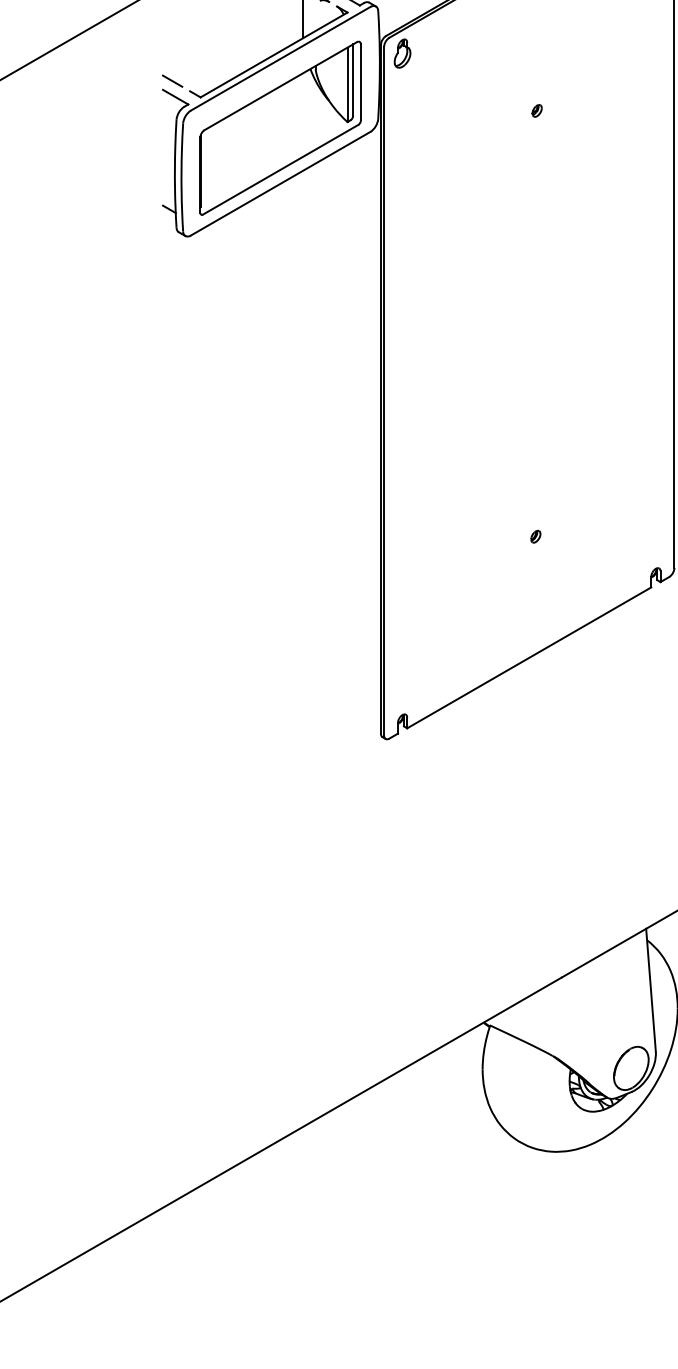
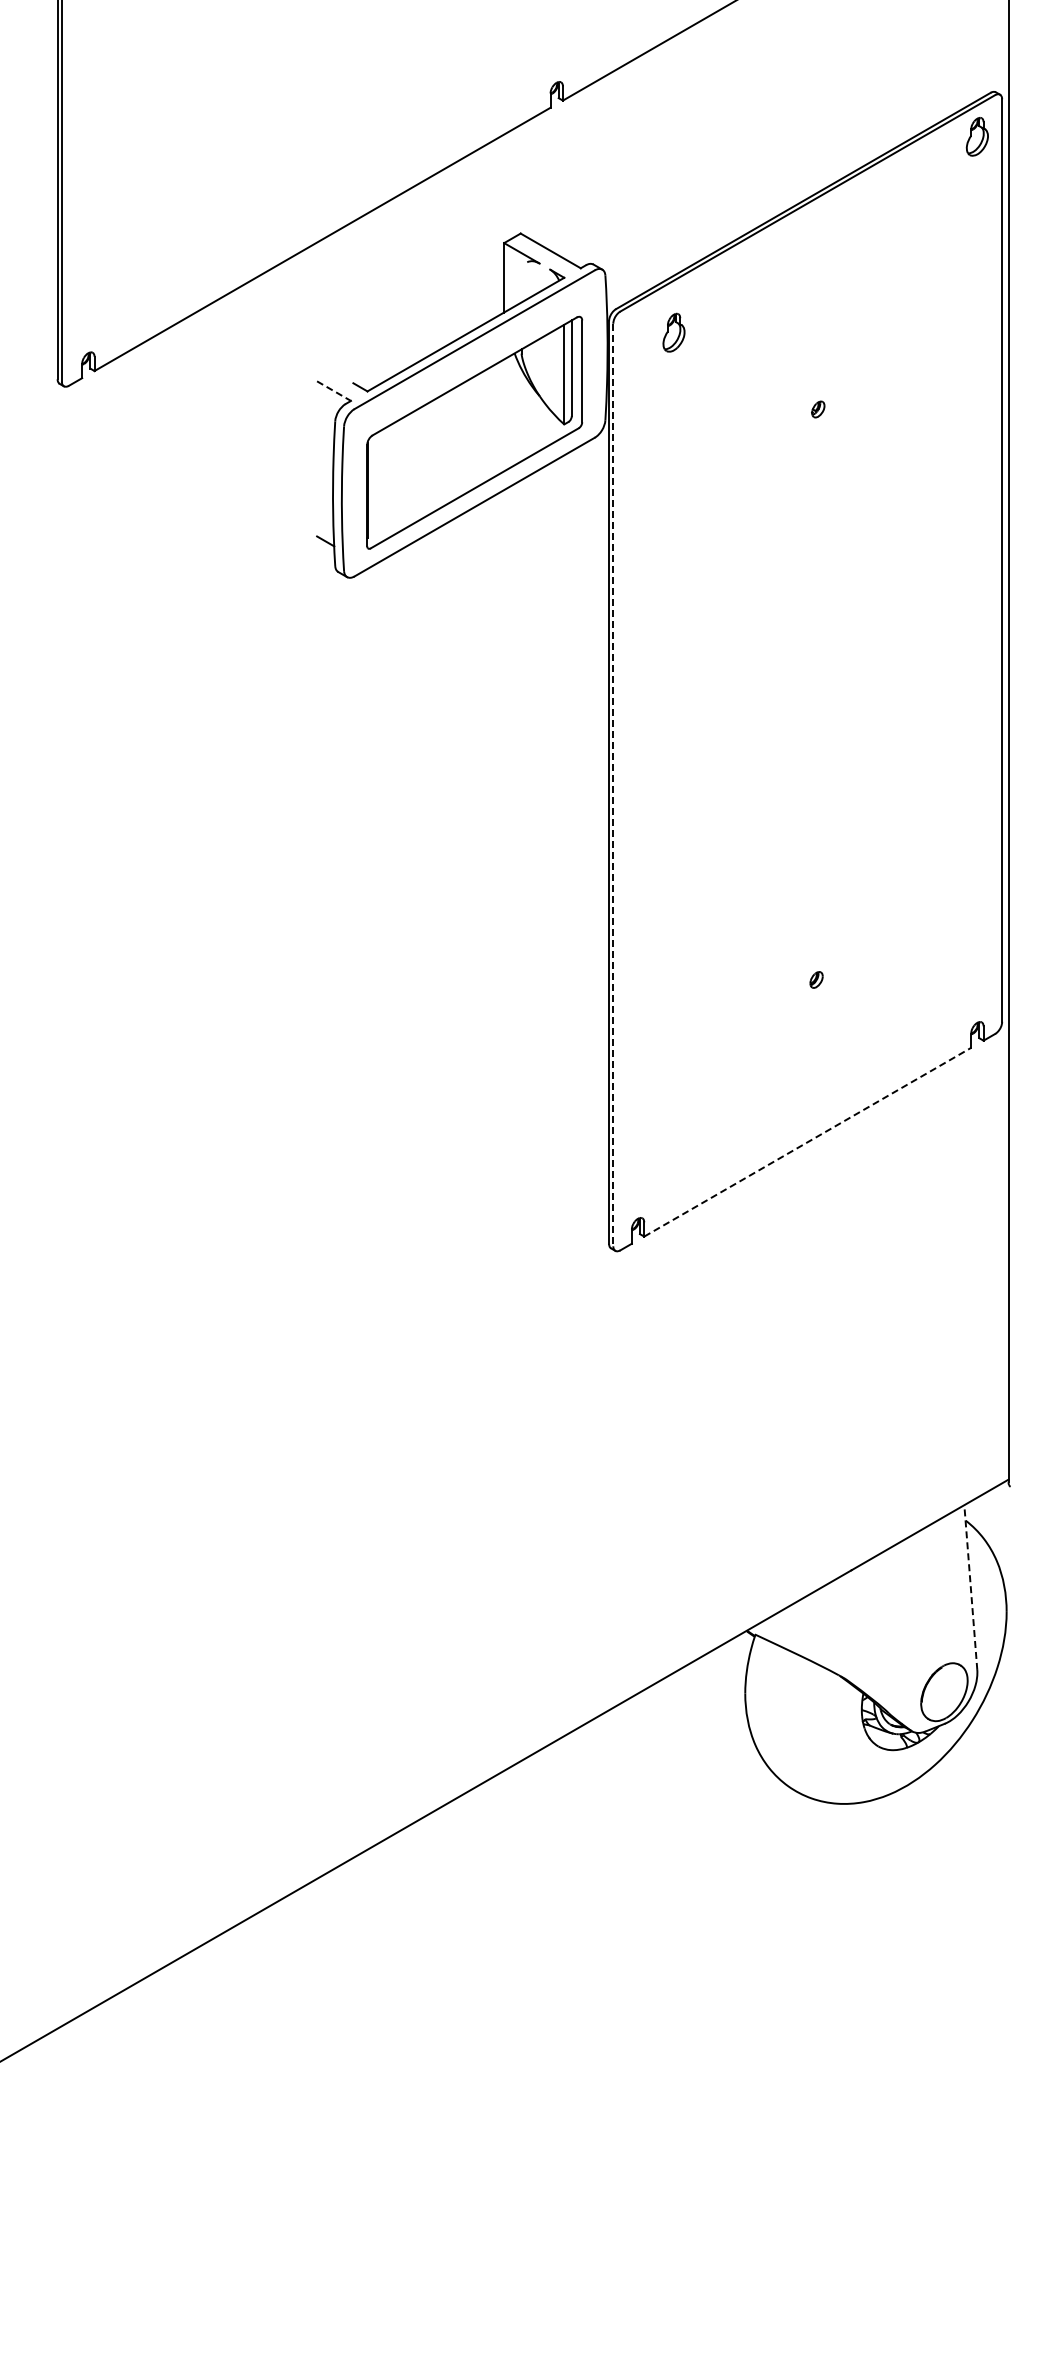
part: (402, 53) -> (673, 332), moved
line: (172, 81) -> (329, 369), removed
line: (175, 97) -> (334, 391), solid -> dashed
line: (384, 391) -> (613, 785), solid -> dashed
line: (529, 658) -> (807, 1142), solid -> dashed
line: (650, 990) -> (970, 1587), solid -> dashed

